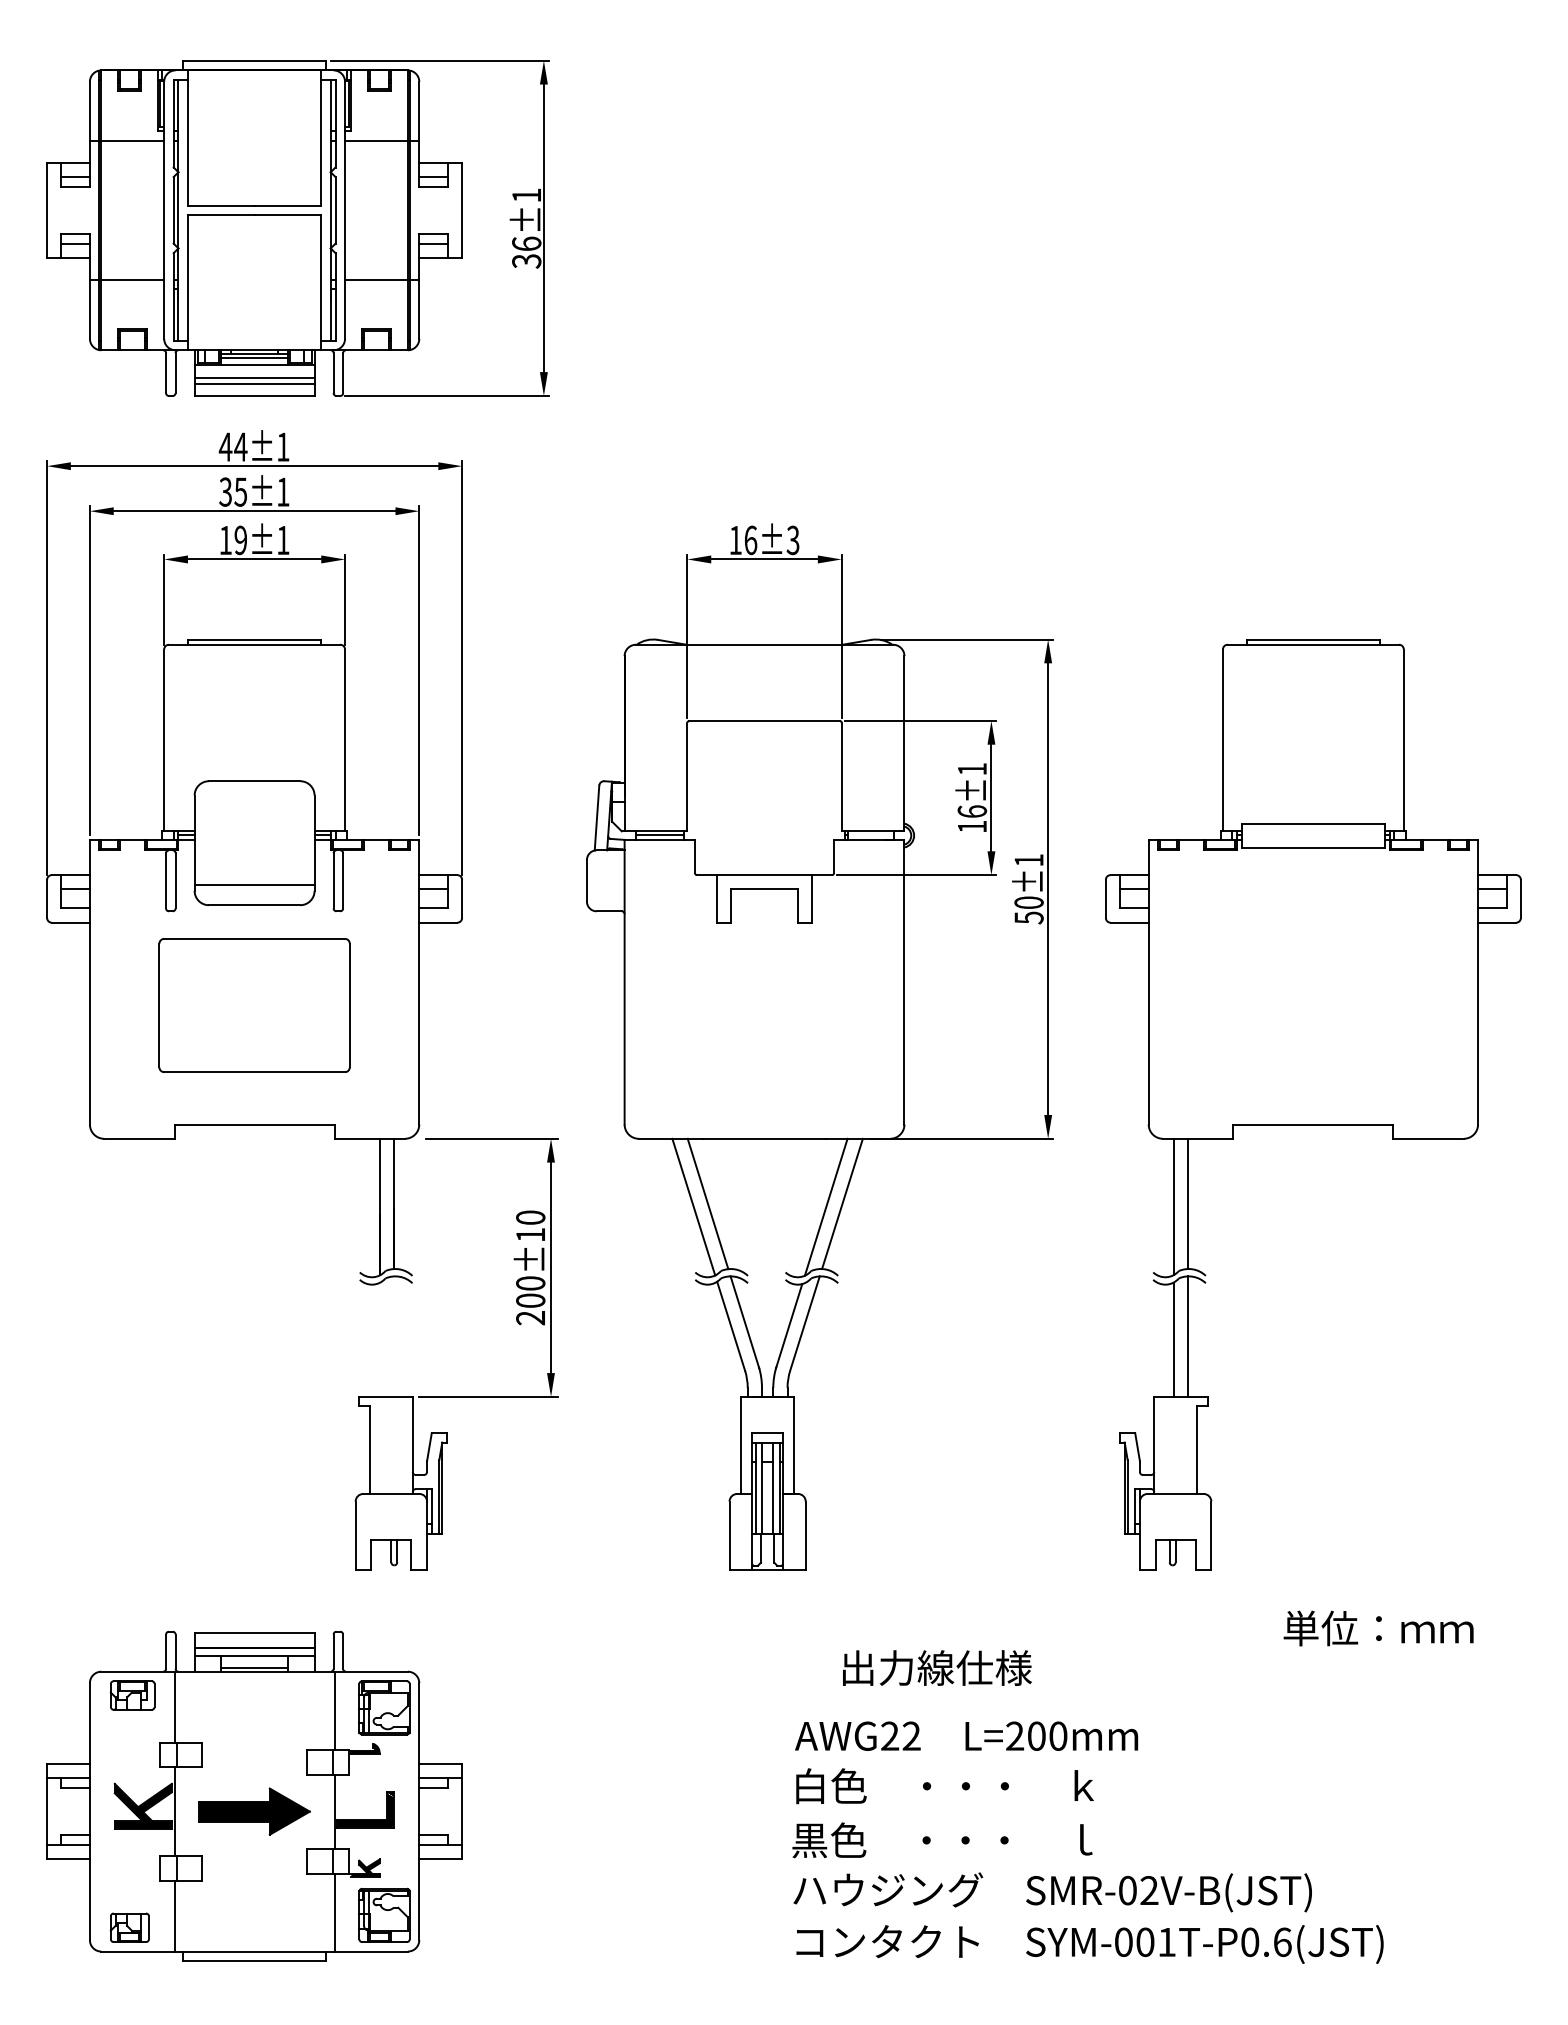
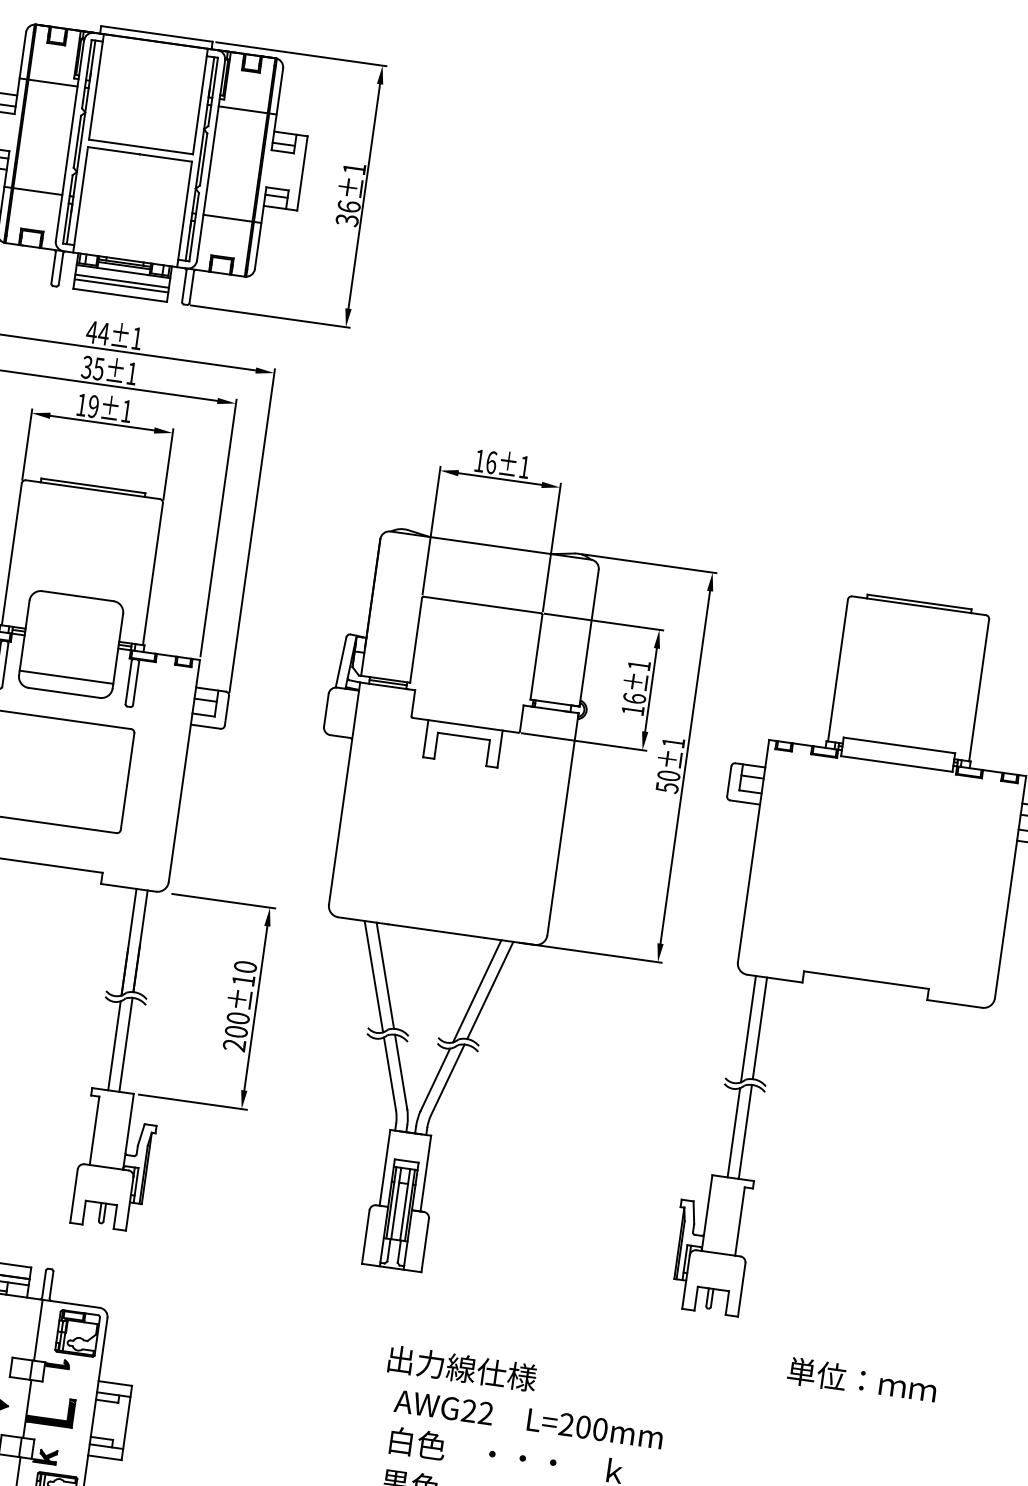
text: (792, 540) -> (524, 467), 16±3 -> 16±1
line: (394, 1336) -> (126, 1044), added
line: (379, 1339) -> (114, 1045), added
text: (937, 1667) -> (462, 1368), moved

